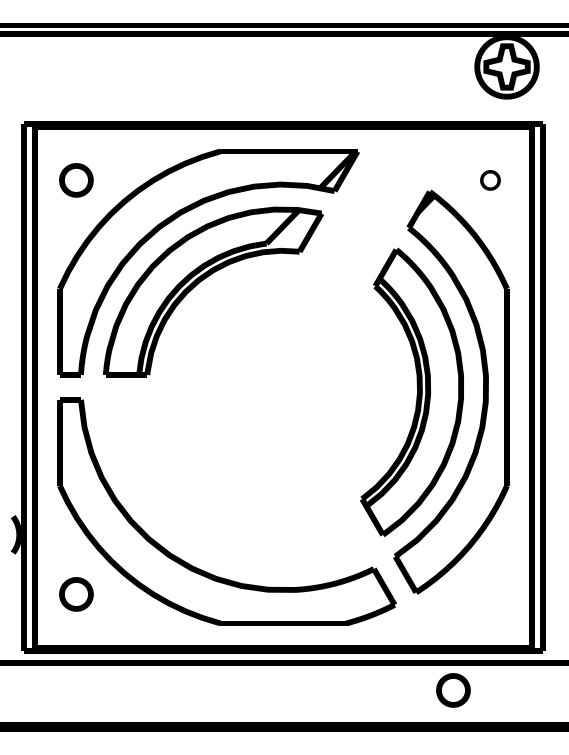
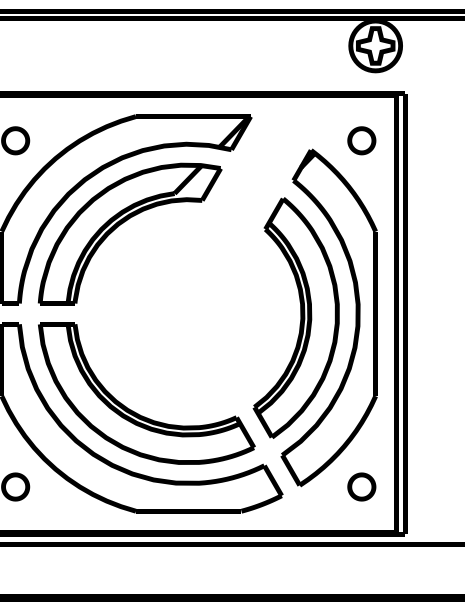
part: (490, 180) -> (361, 140), size x1.67
part: (221, 505) -> (136, 412), added
part: (453, 690) -> (361, 487), moved

